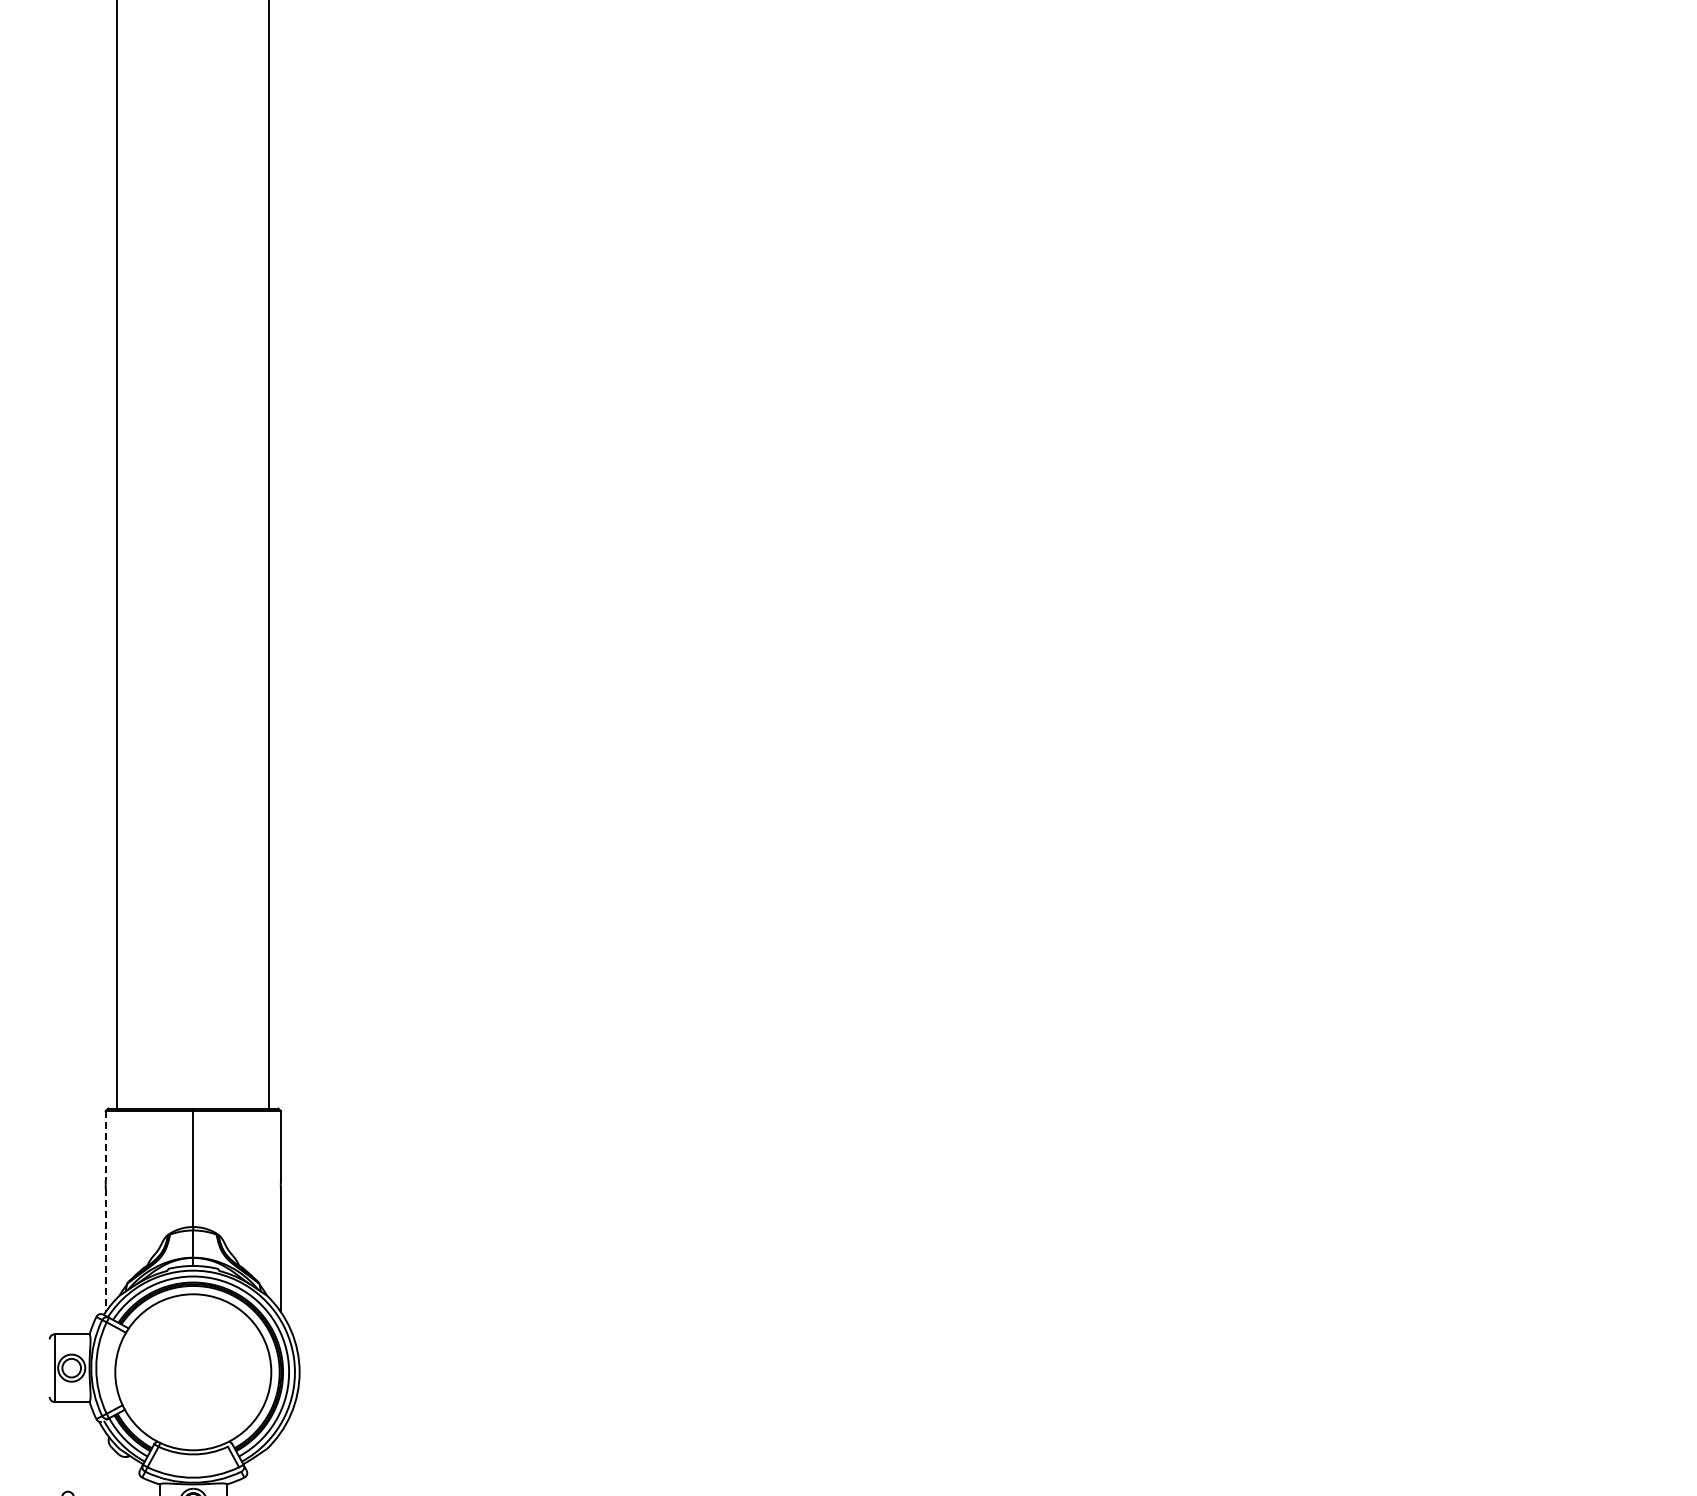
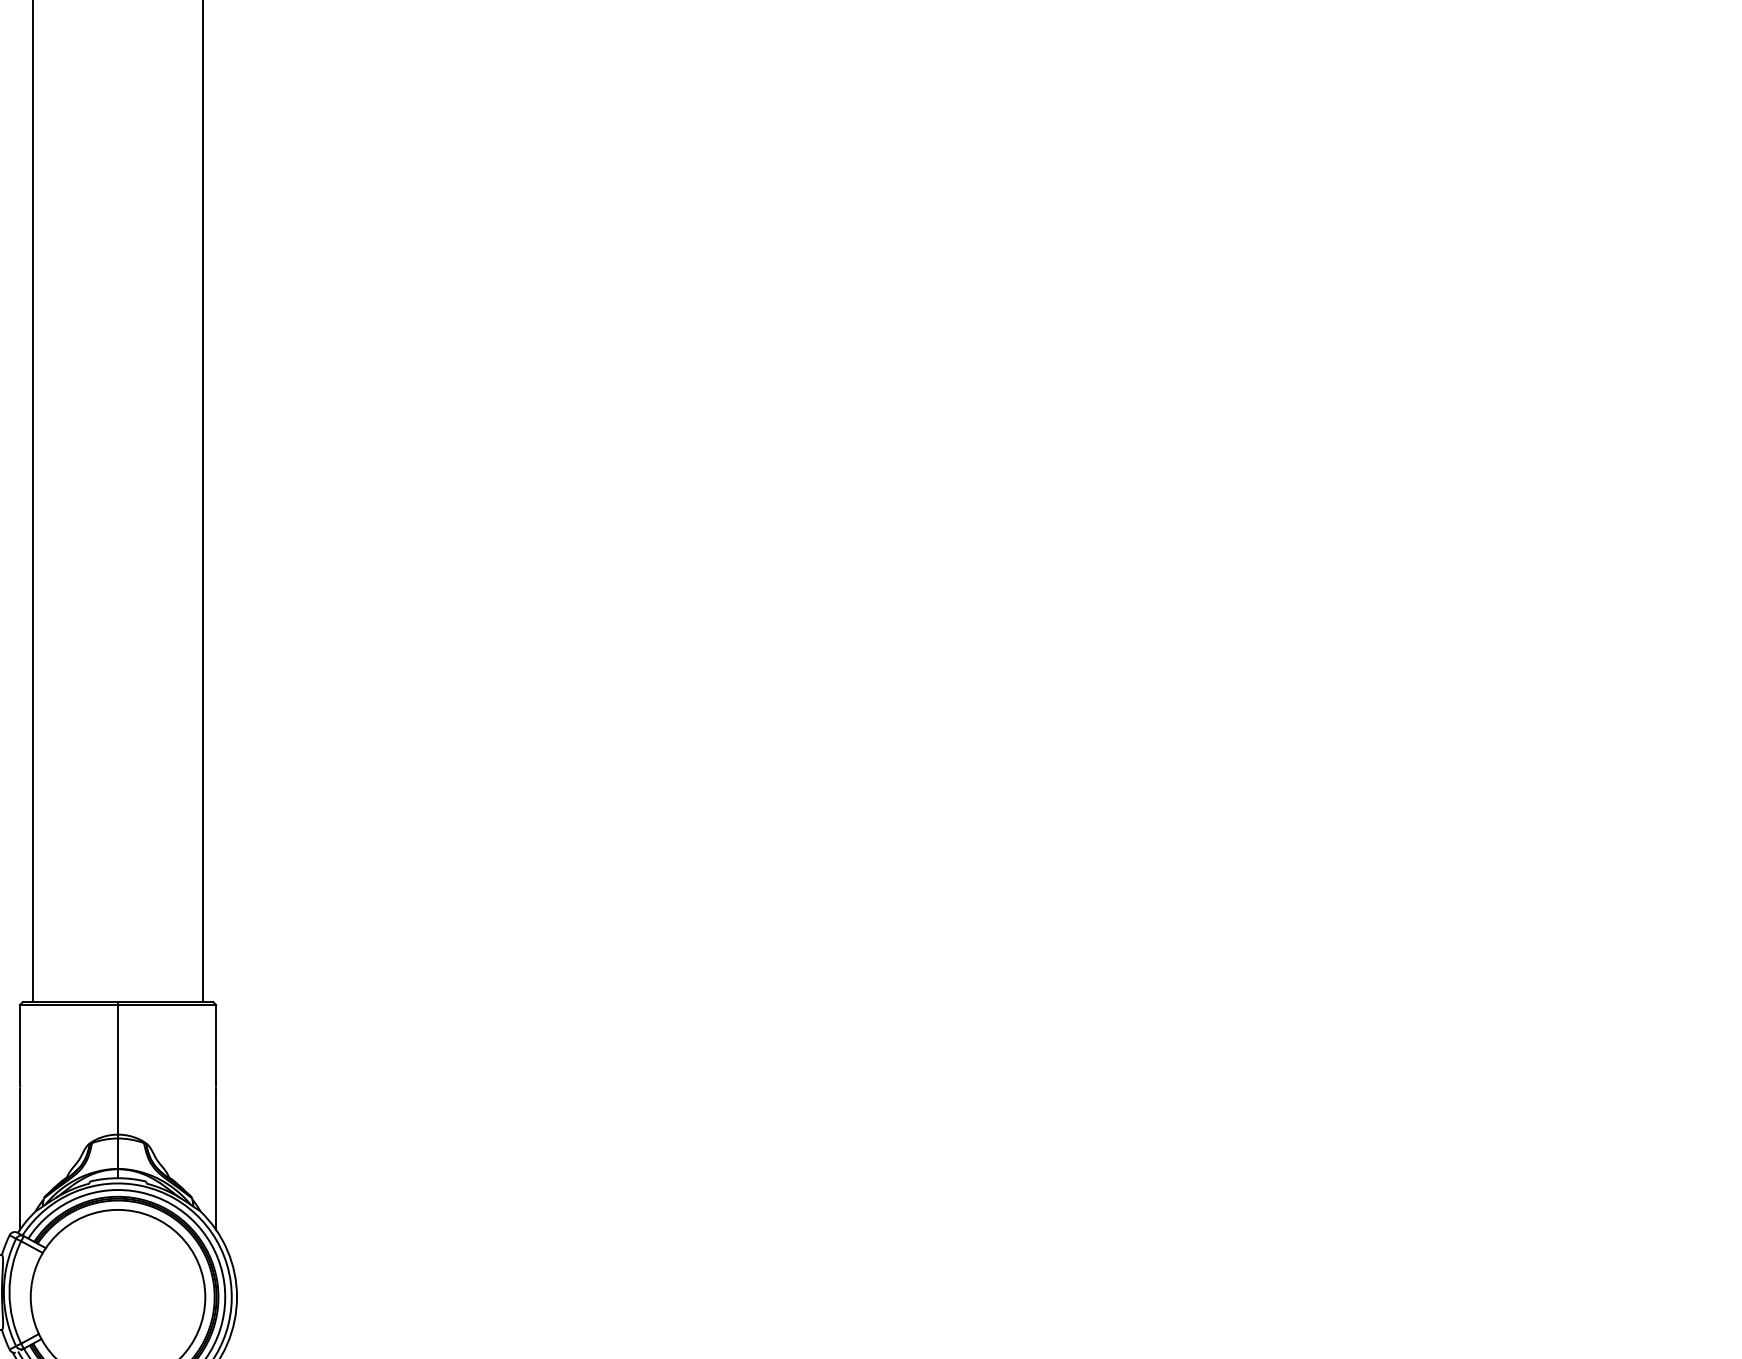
line: (105, 1145) -> (19, 1043), dashed -> solid
line: (105, 1250) -> (19, 1160), dashed -> solid

